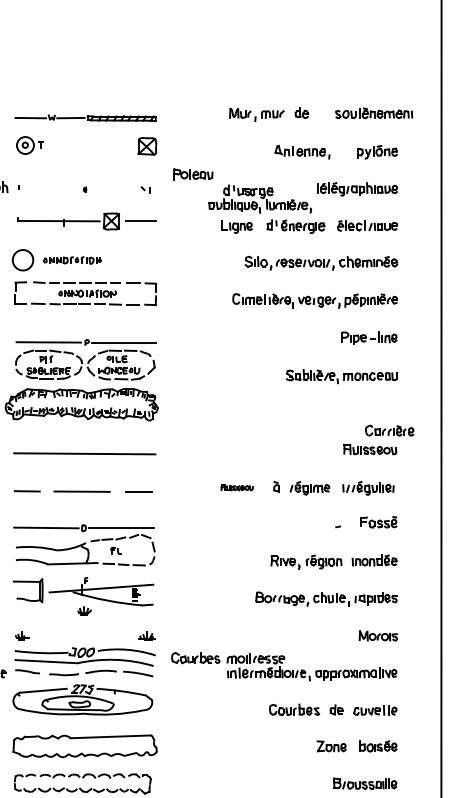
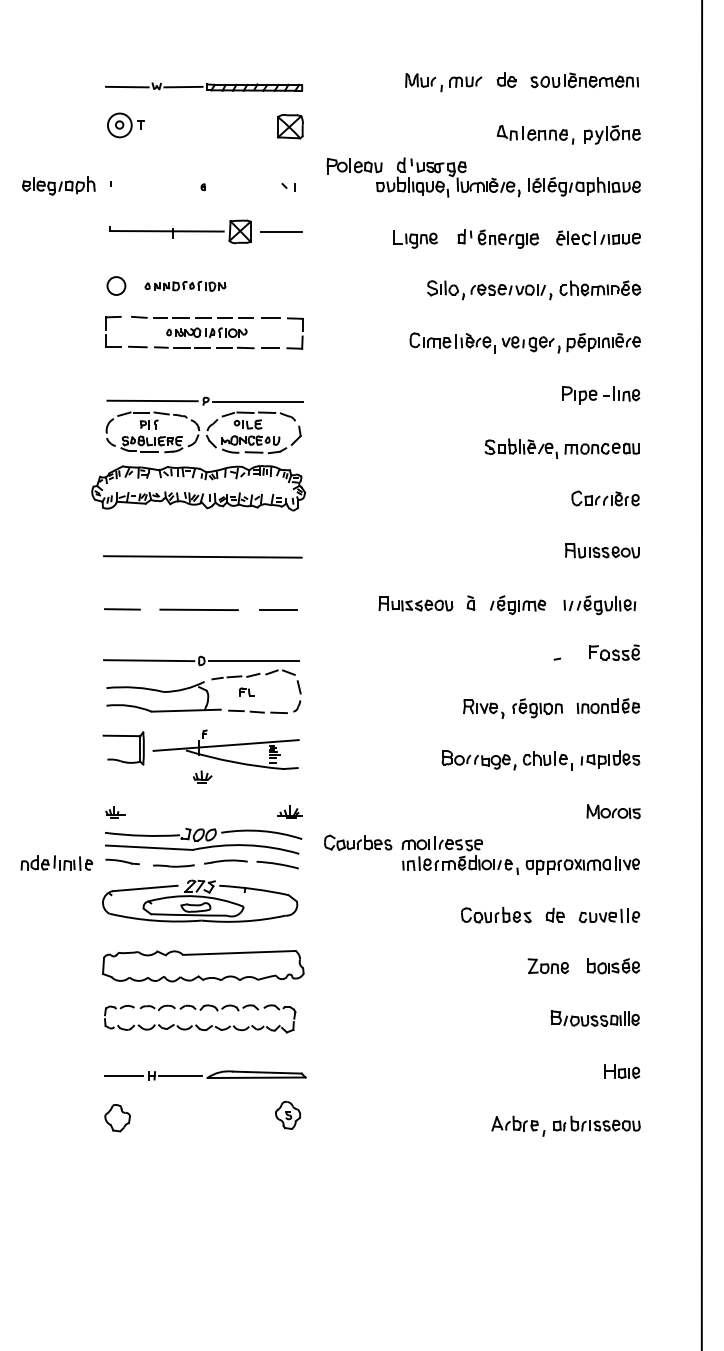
part: (373, 113) -> (584, 80), moved
part: (302, 151) -> (535, 134), moved
part: (260, 199) -> (448, 177), moved
circle: (23, 259) -> (116, 285), size x0.62
part: (389, 430) -> (605, 498), moved
part: (236, 487) -> (415, 603), size x1.67

